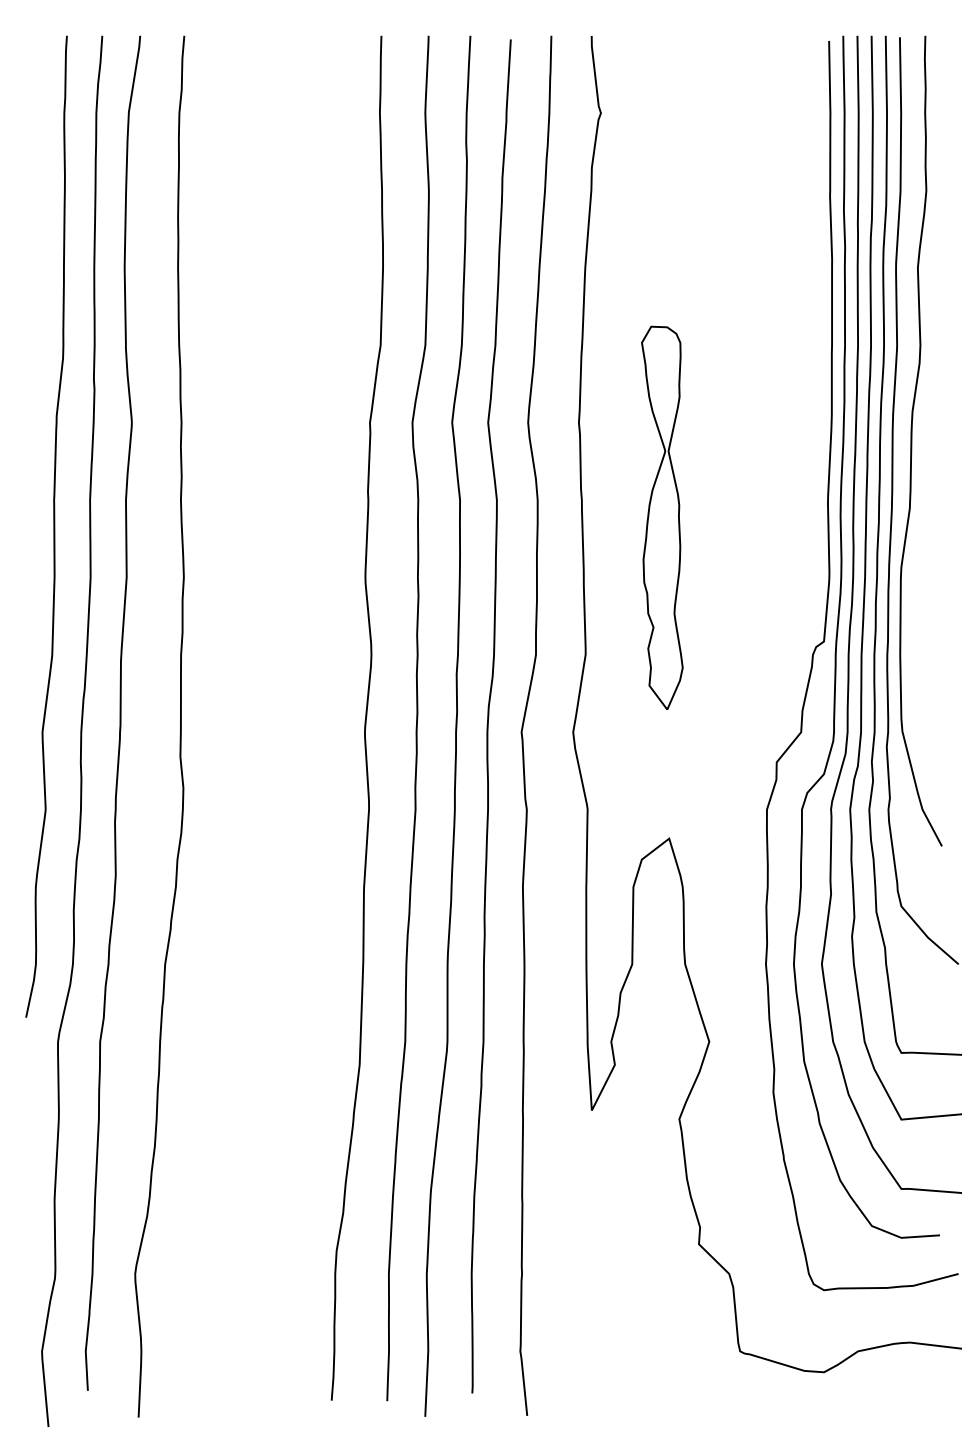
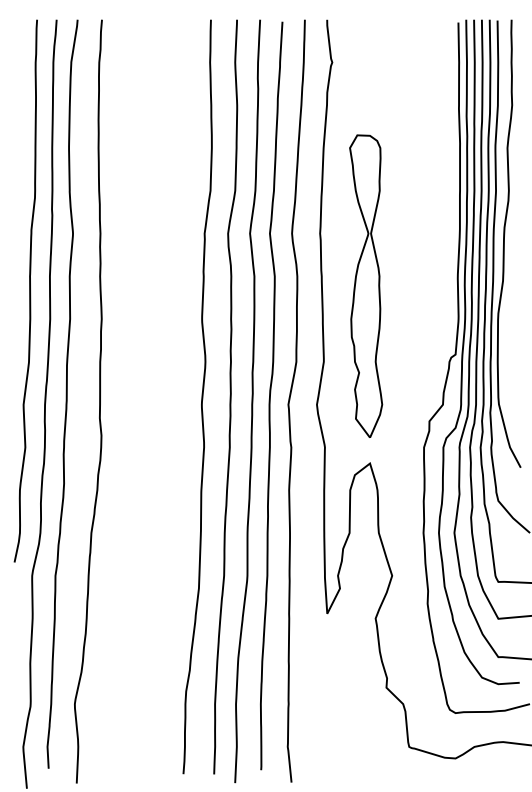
part: (662, 516) -> (366, 285), size x1.43

